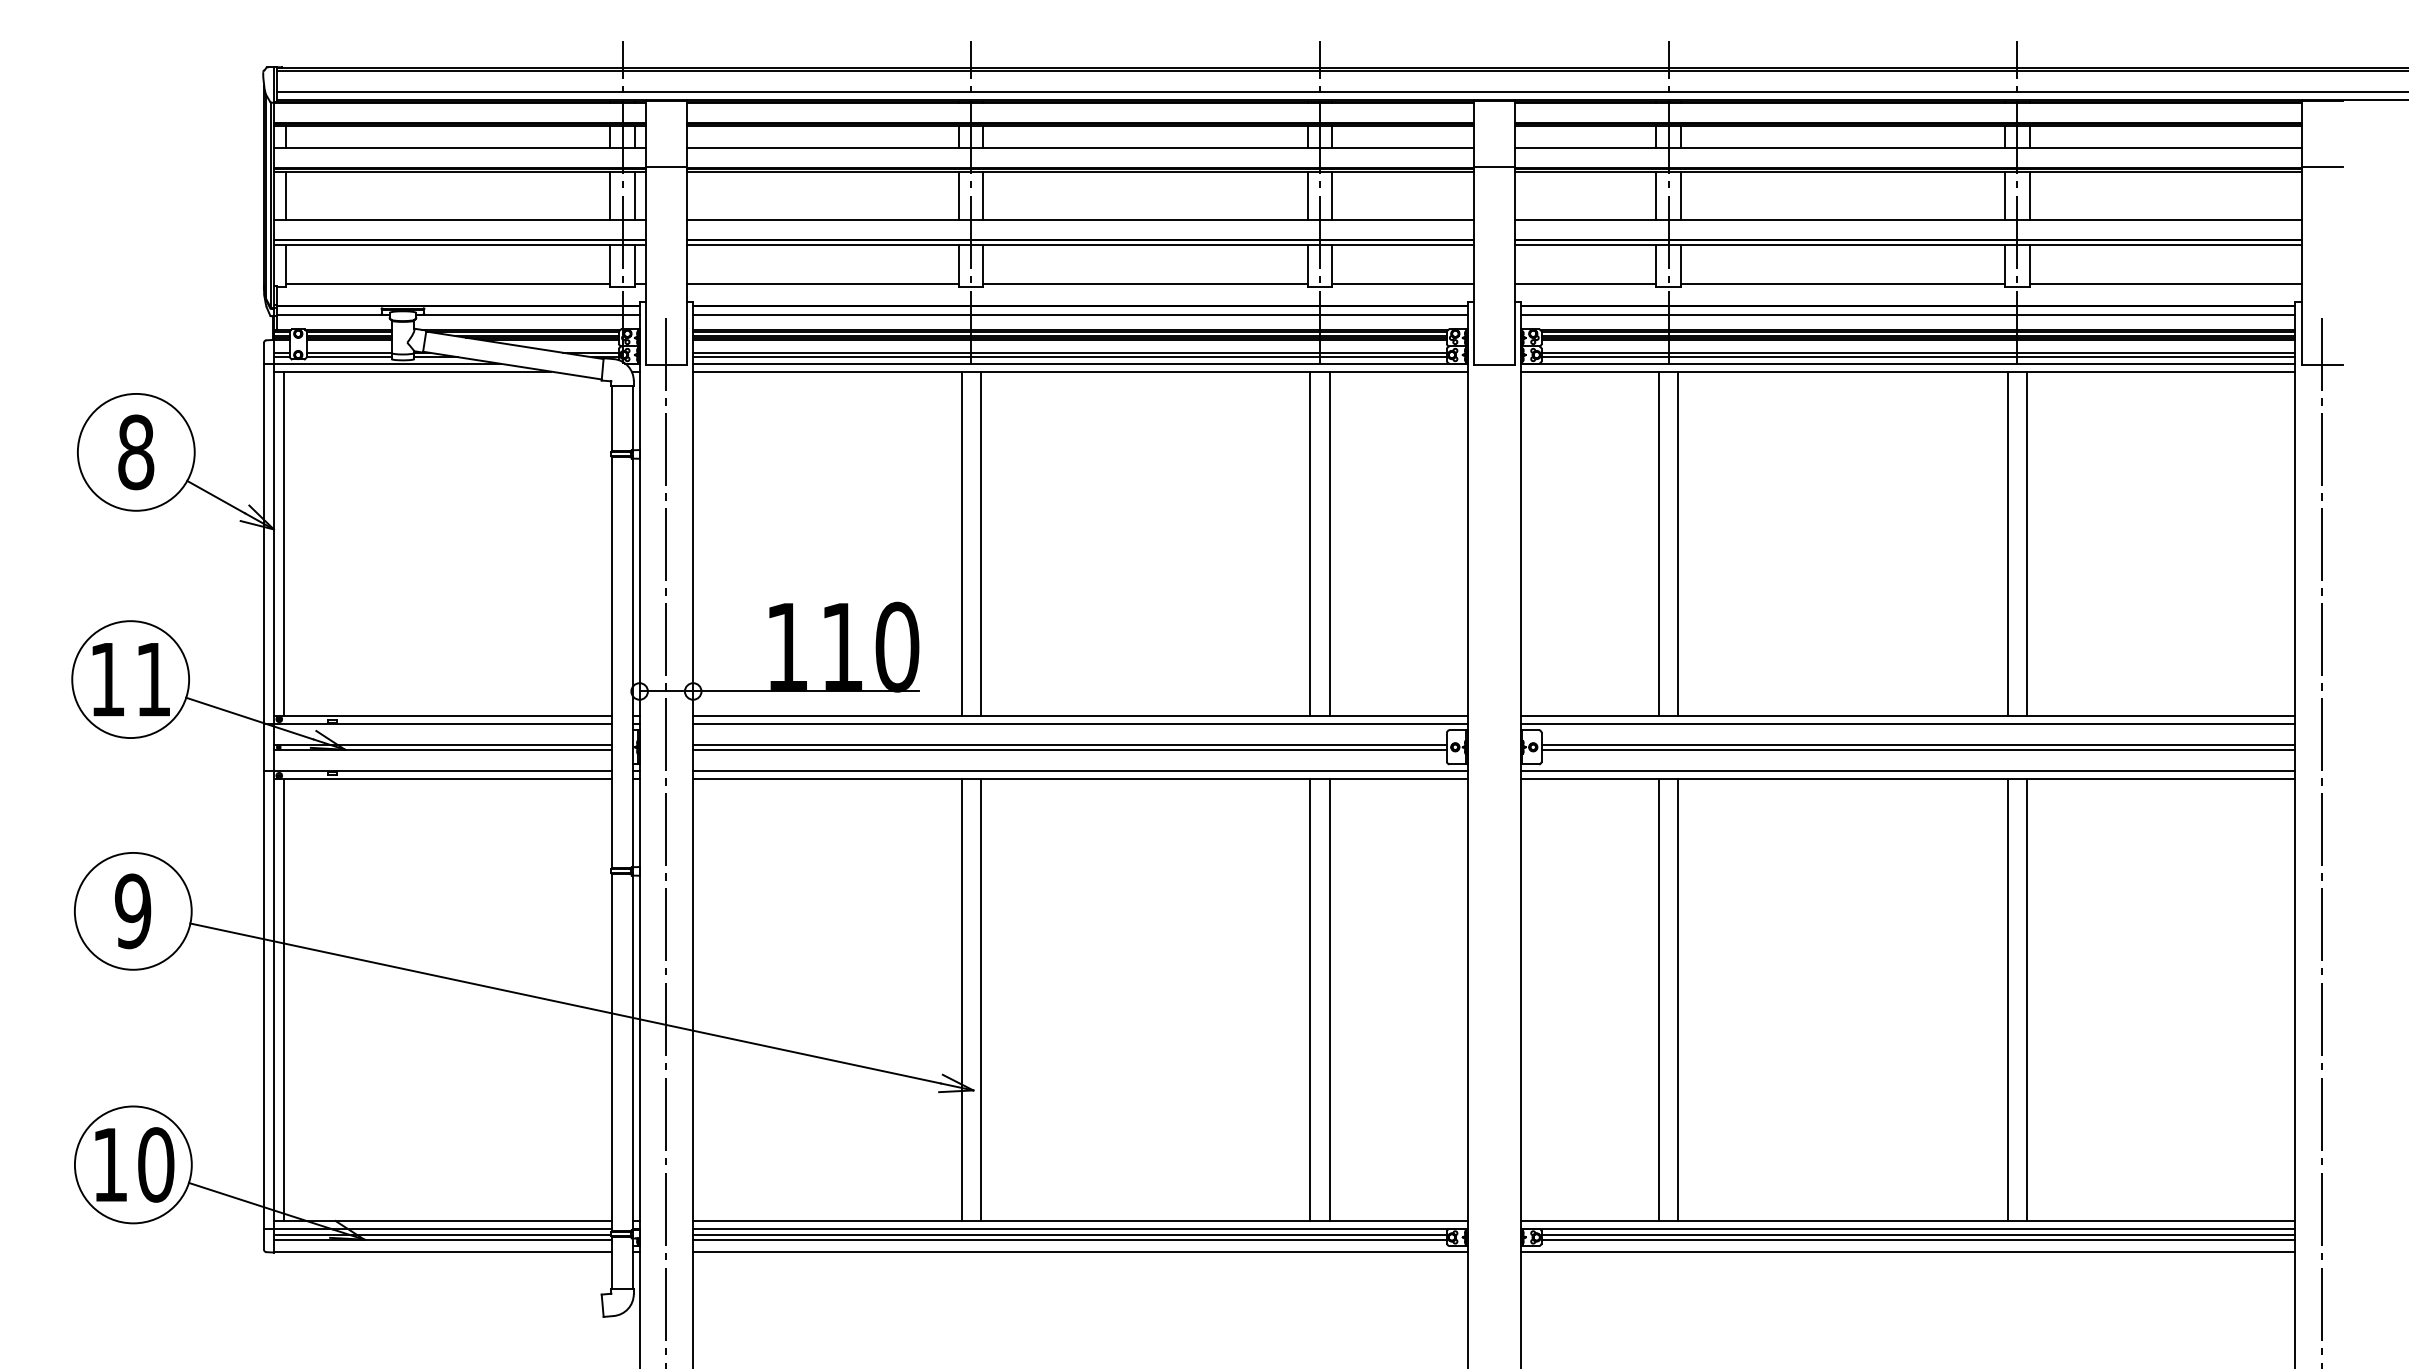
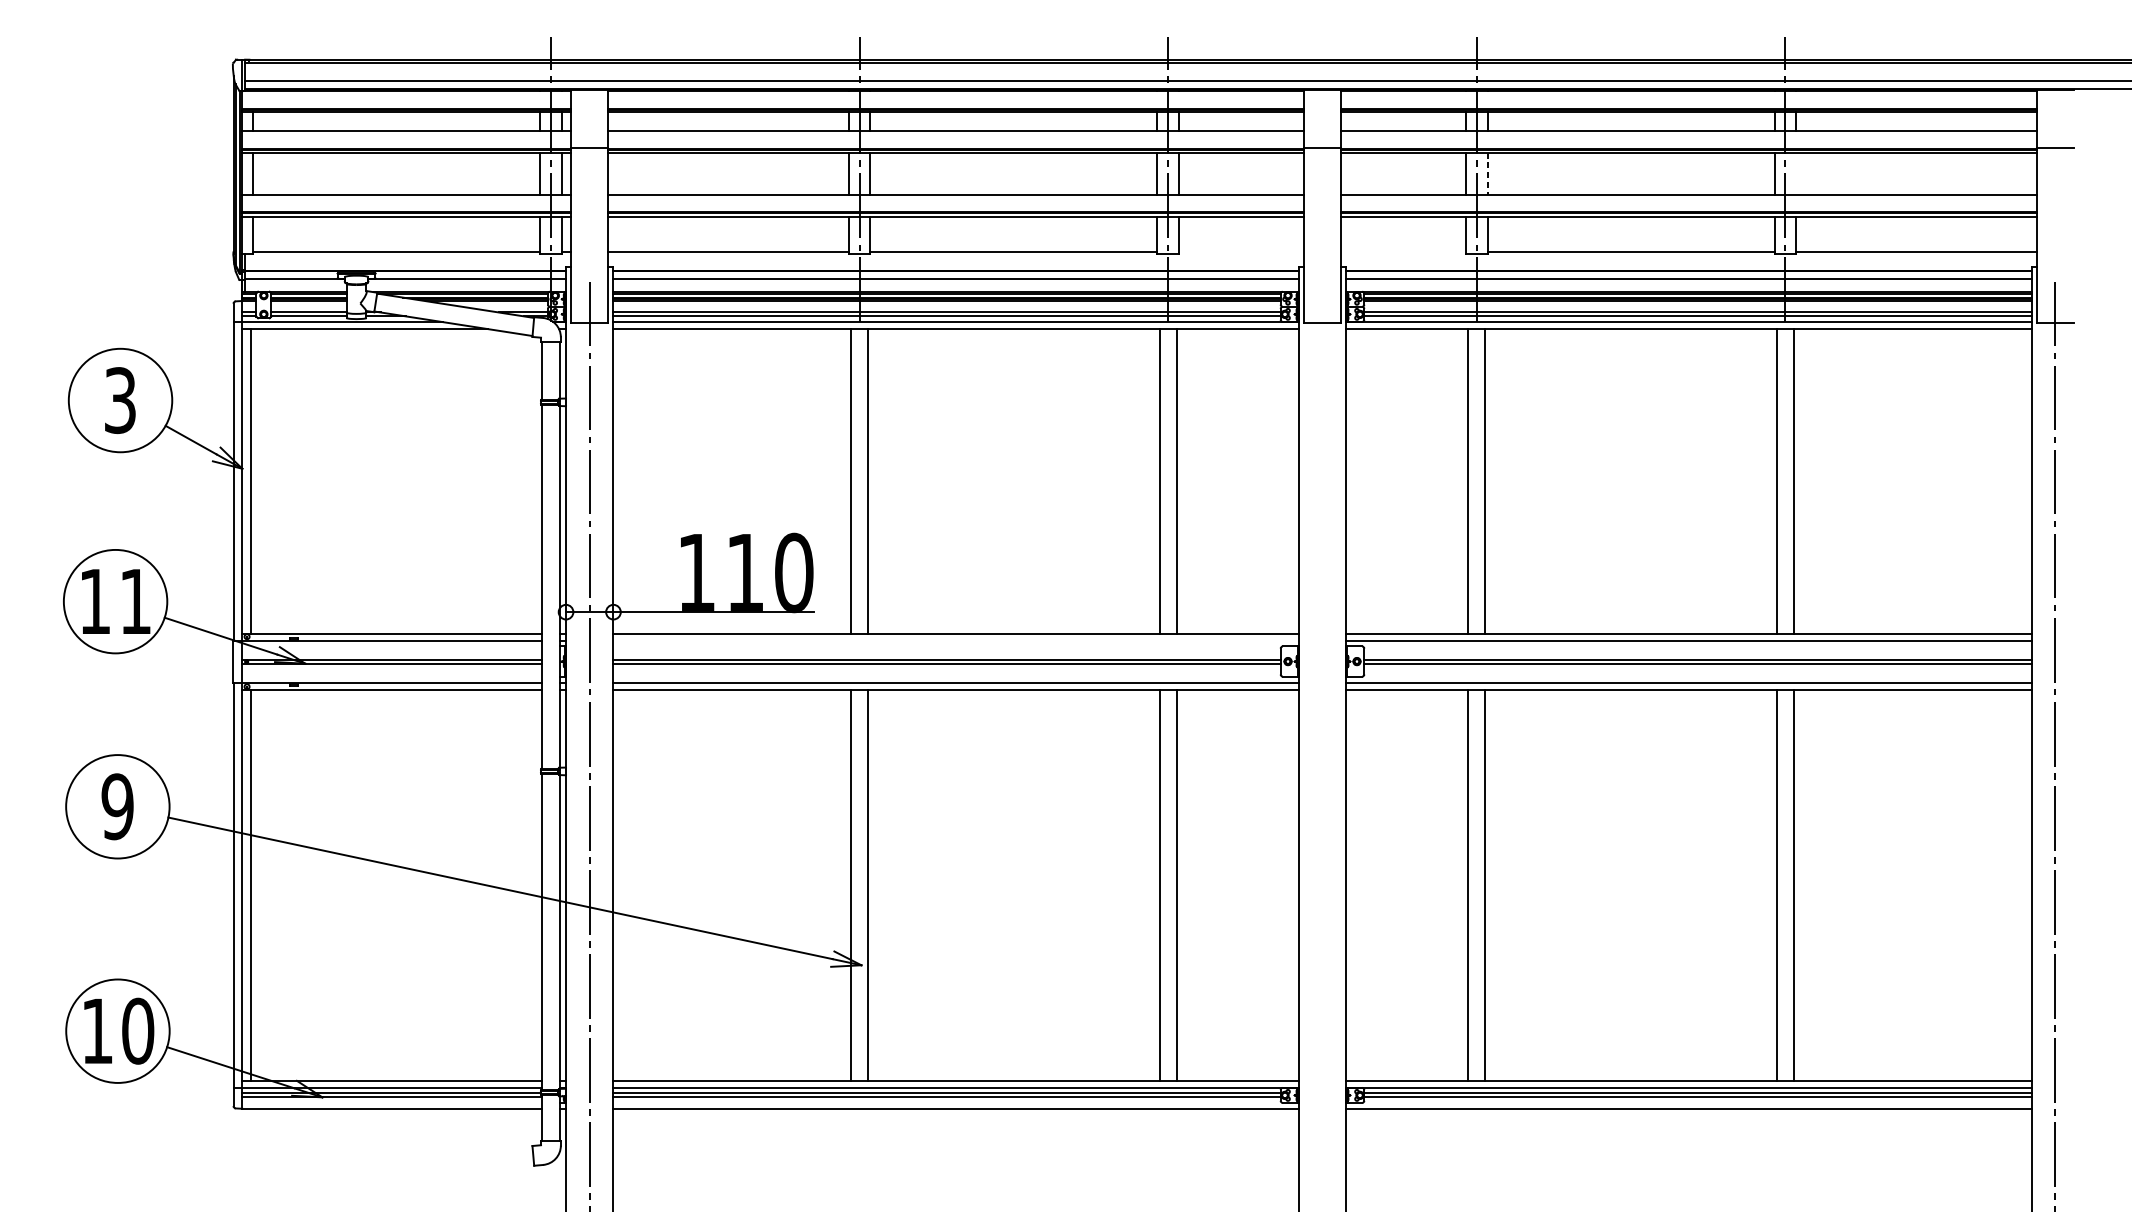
line: (1680, 196) -> (1487, 174), solid -> dashed
line: (2029, 196) -> (1796, 174), removed
line: (1402, 284) -> (1241, 251), removed
line: (1585, 284) -> (1403, 251), removed
text: (136, 452) -> (120, 400), 8 -> 3
line: (1080, 723) -> (956, 640), removed

